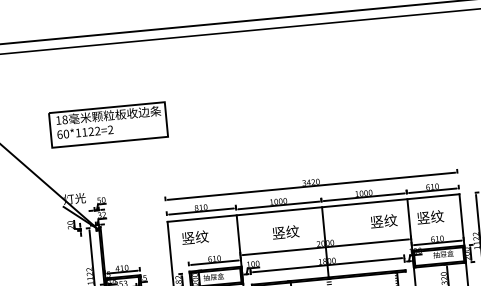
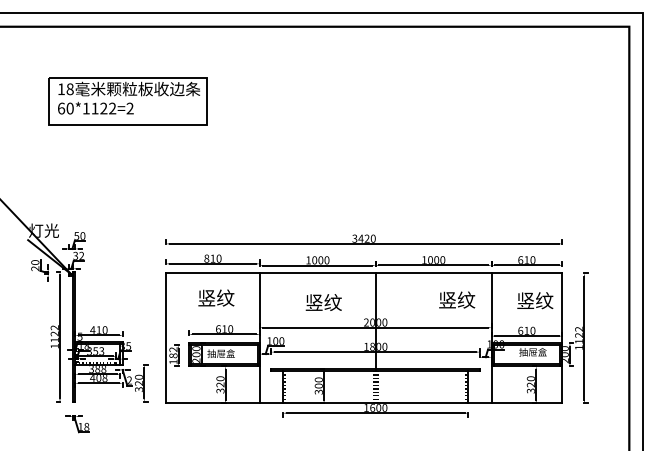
part: (108, 124) -> (127, 101), moved
text: (430, 217) -> (535, 300), moved
text: (195, 237) -> (216, 297), moved

